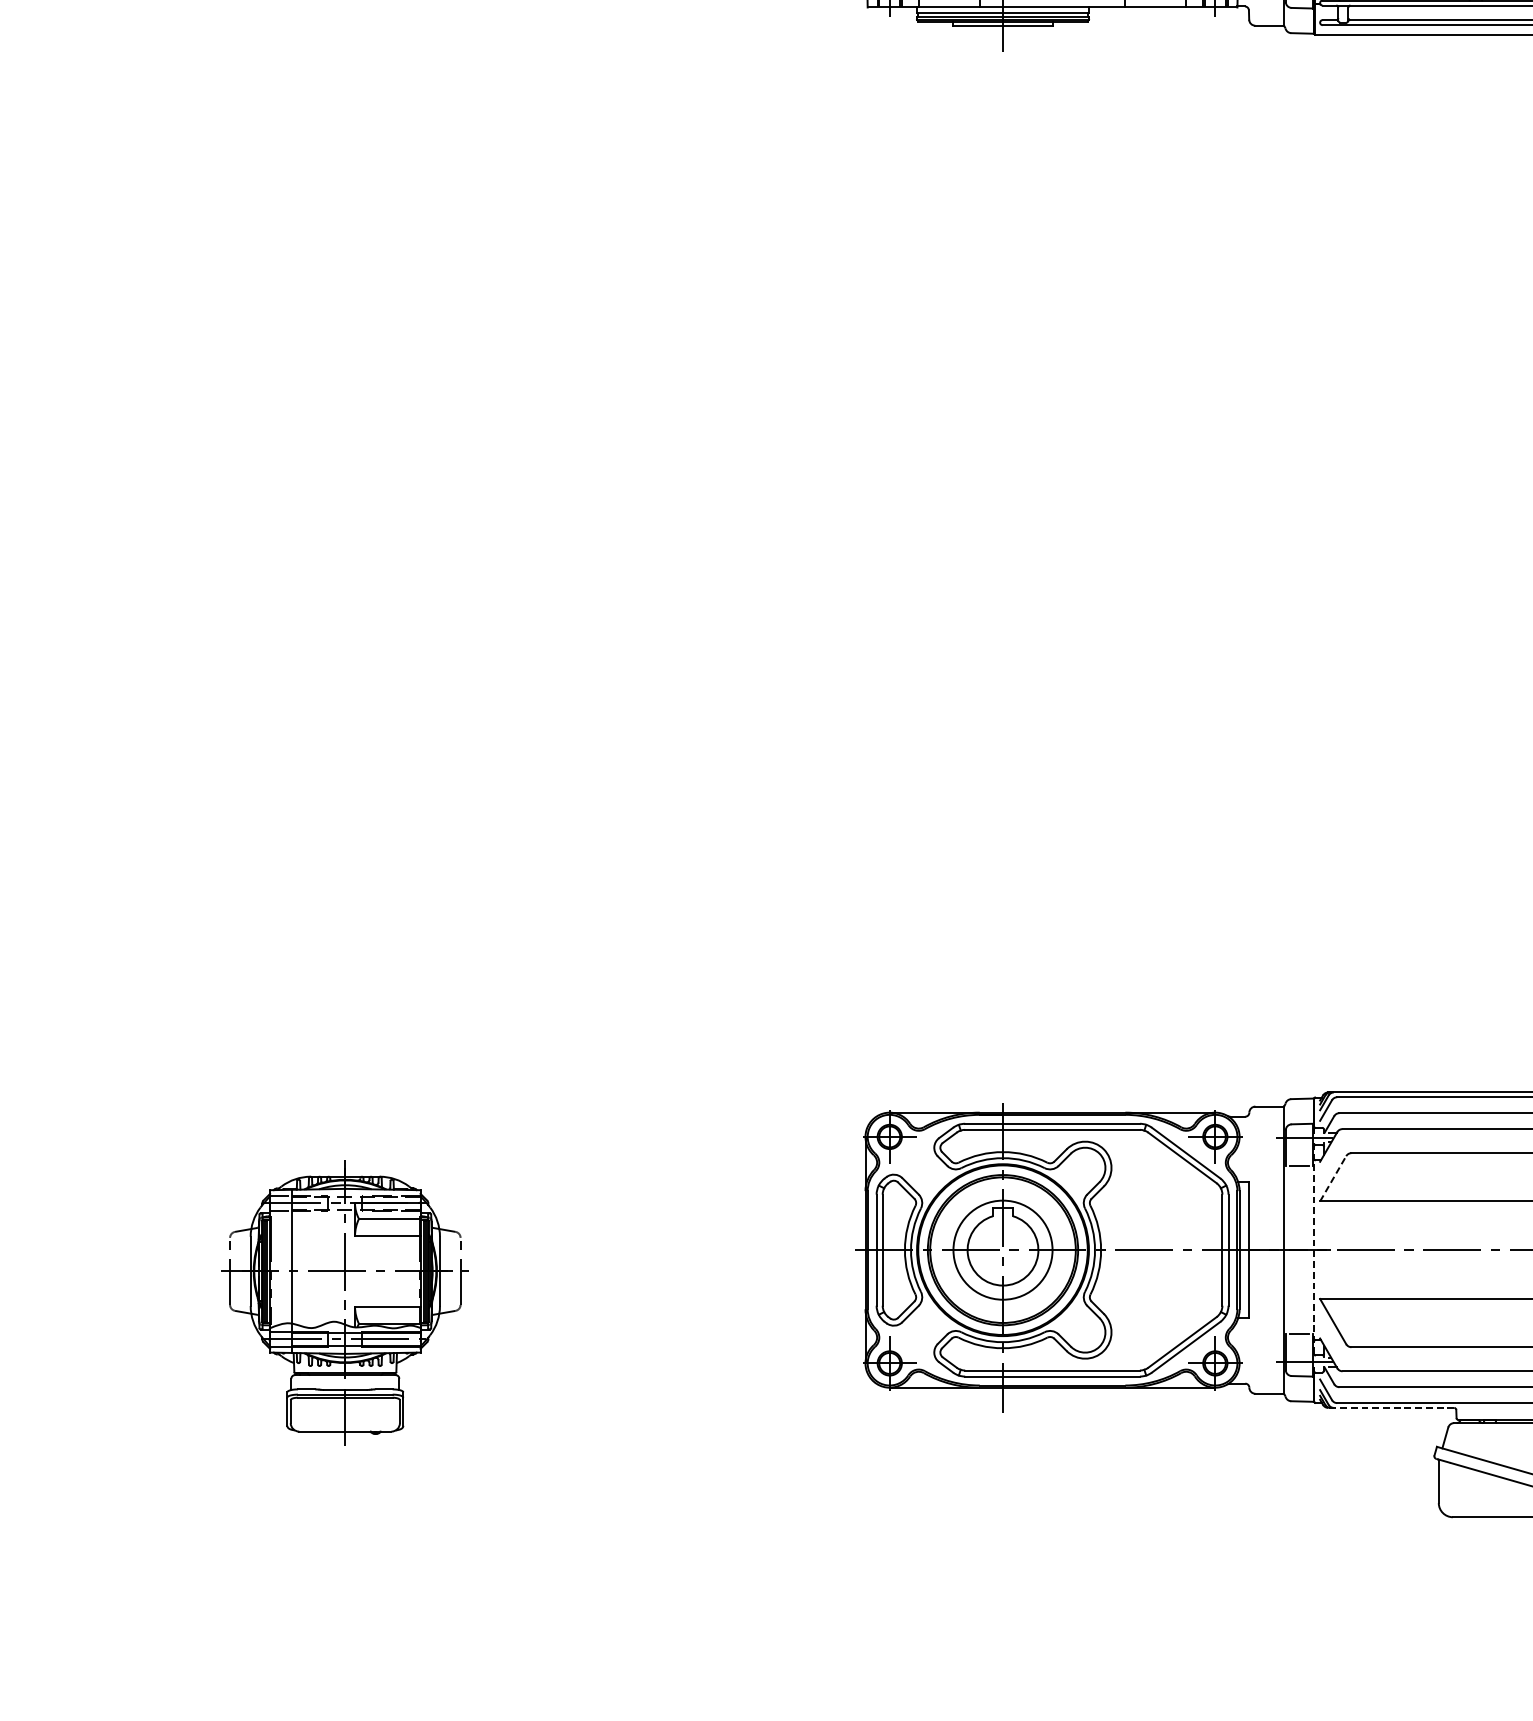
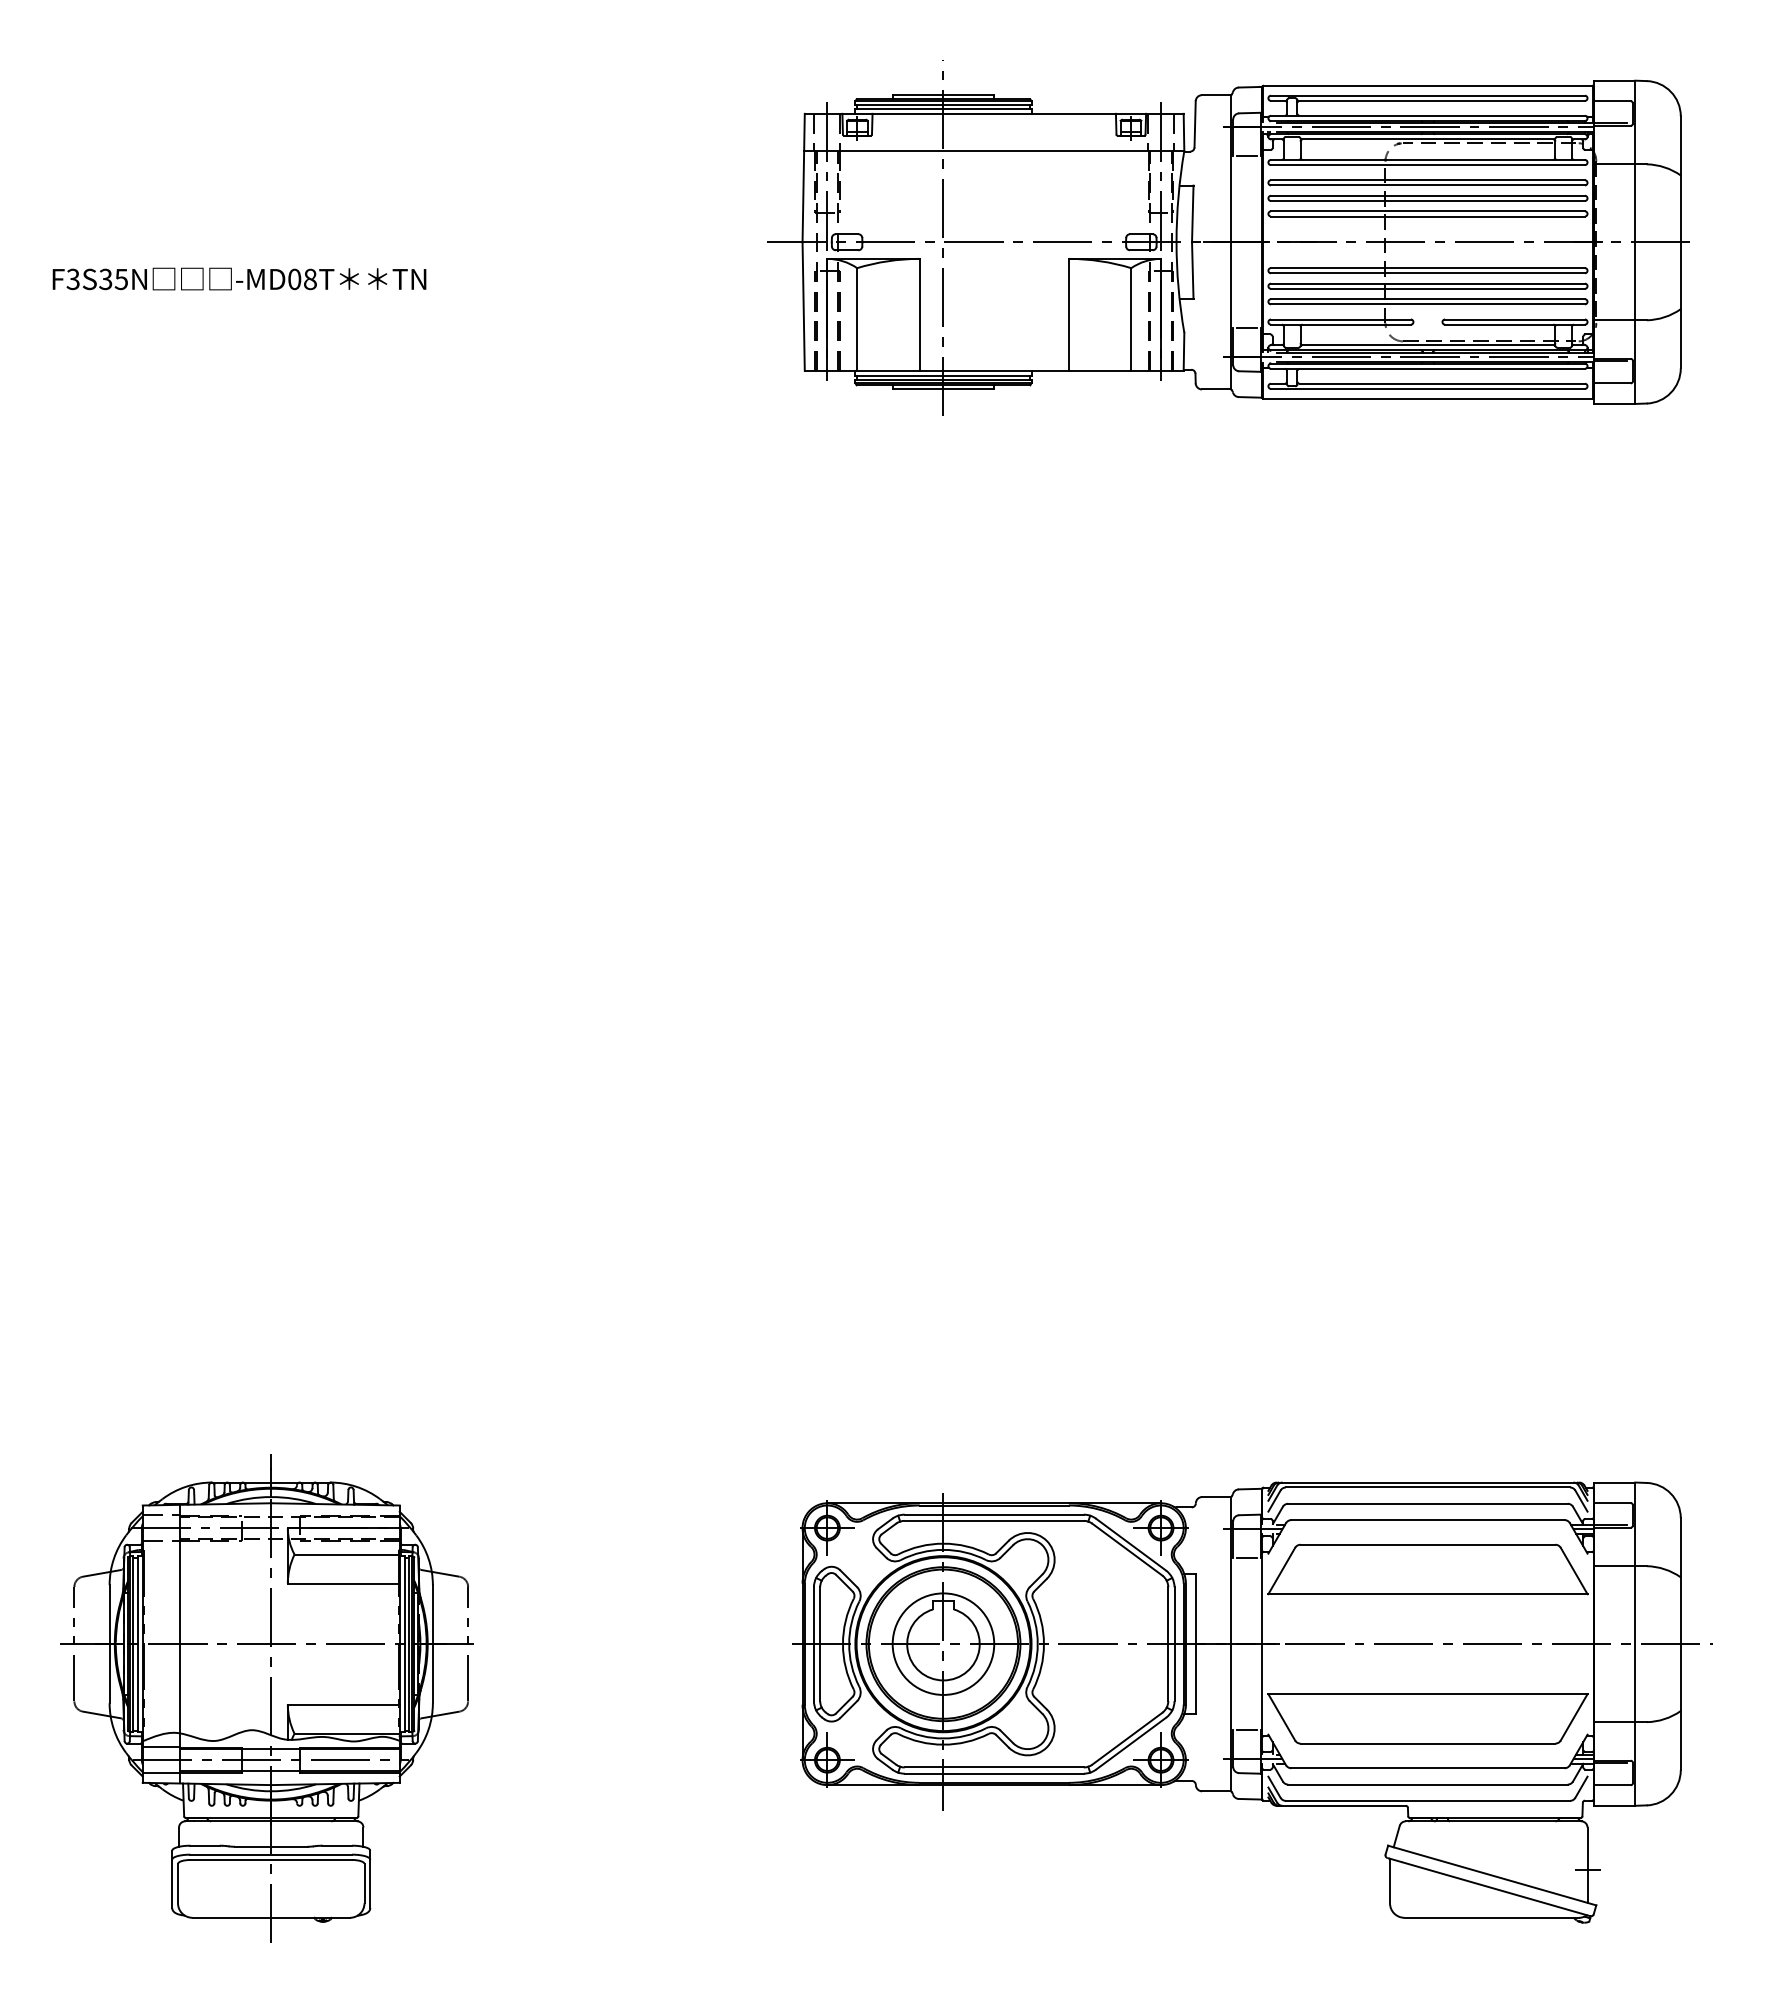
line: (1332, 1179) -> (1281, 1571), dashed -> solid
line: (1314, 1250) -> (1262, 1644), dashed -> solid
part: (342, 1303) -> (266, 1698), size x1.67
line: (1391, 1407) -> (1341, 1805), dashed -> solid

